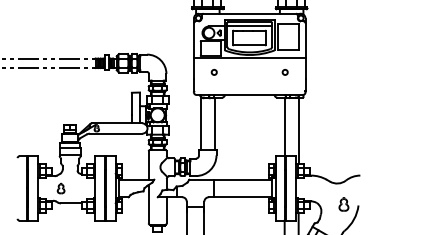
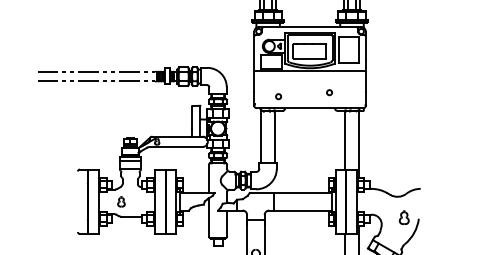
line: (249, 26) -> (309, 39), removed
circle: (214, 72) -> (278, 96), moved
circle: (285, 72) -> (329, 92), moved

